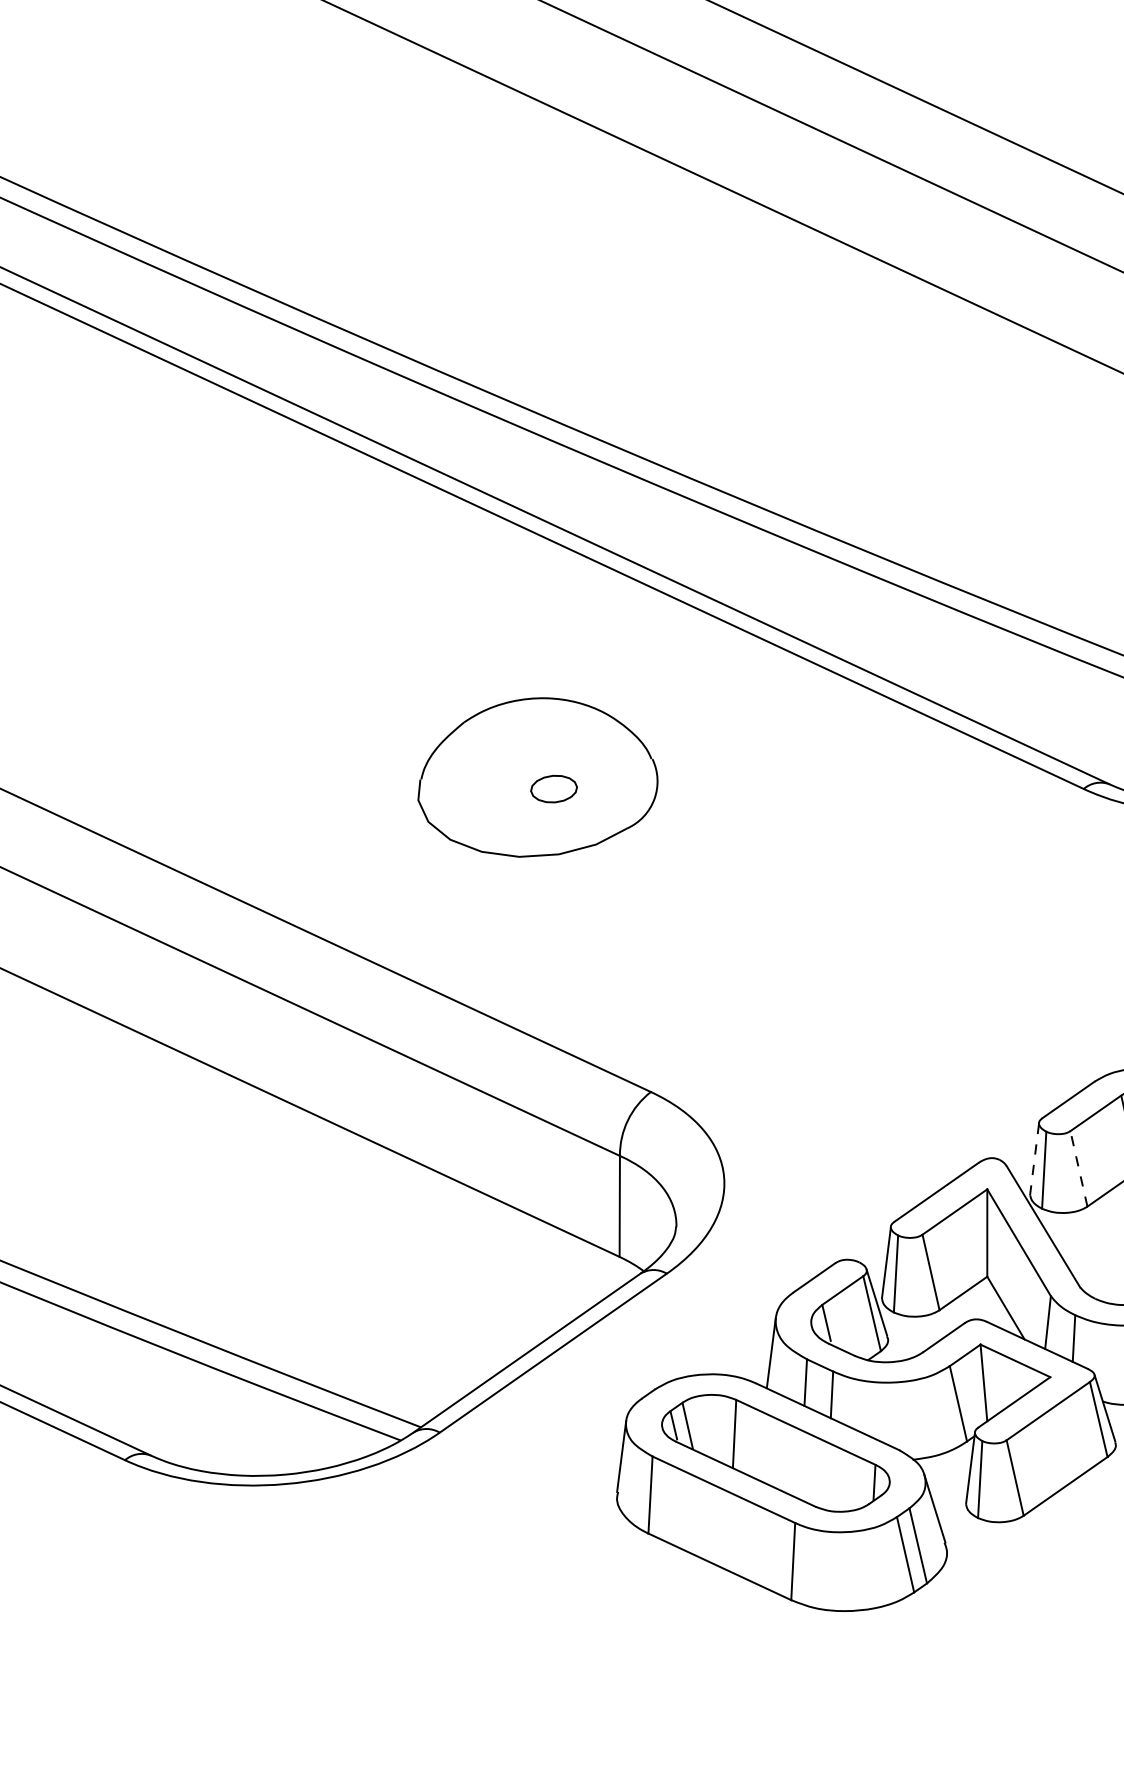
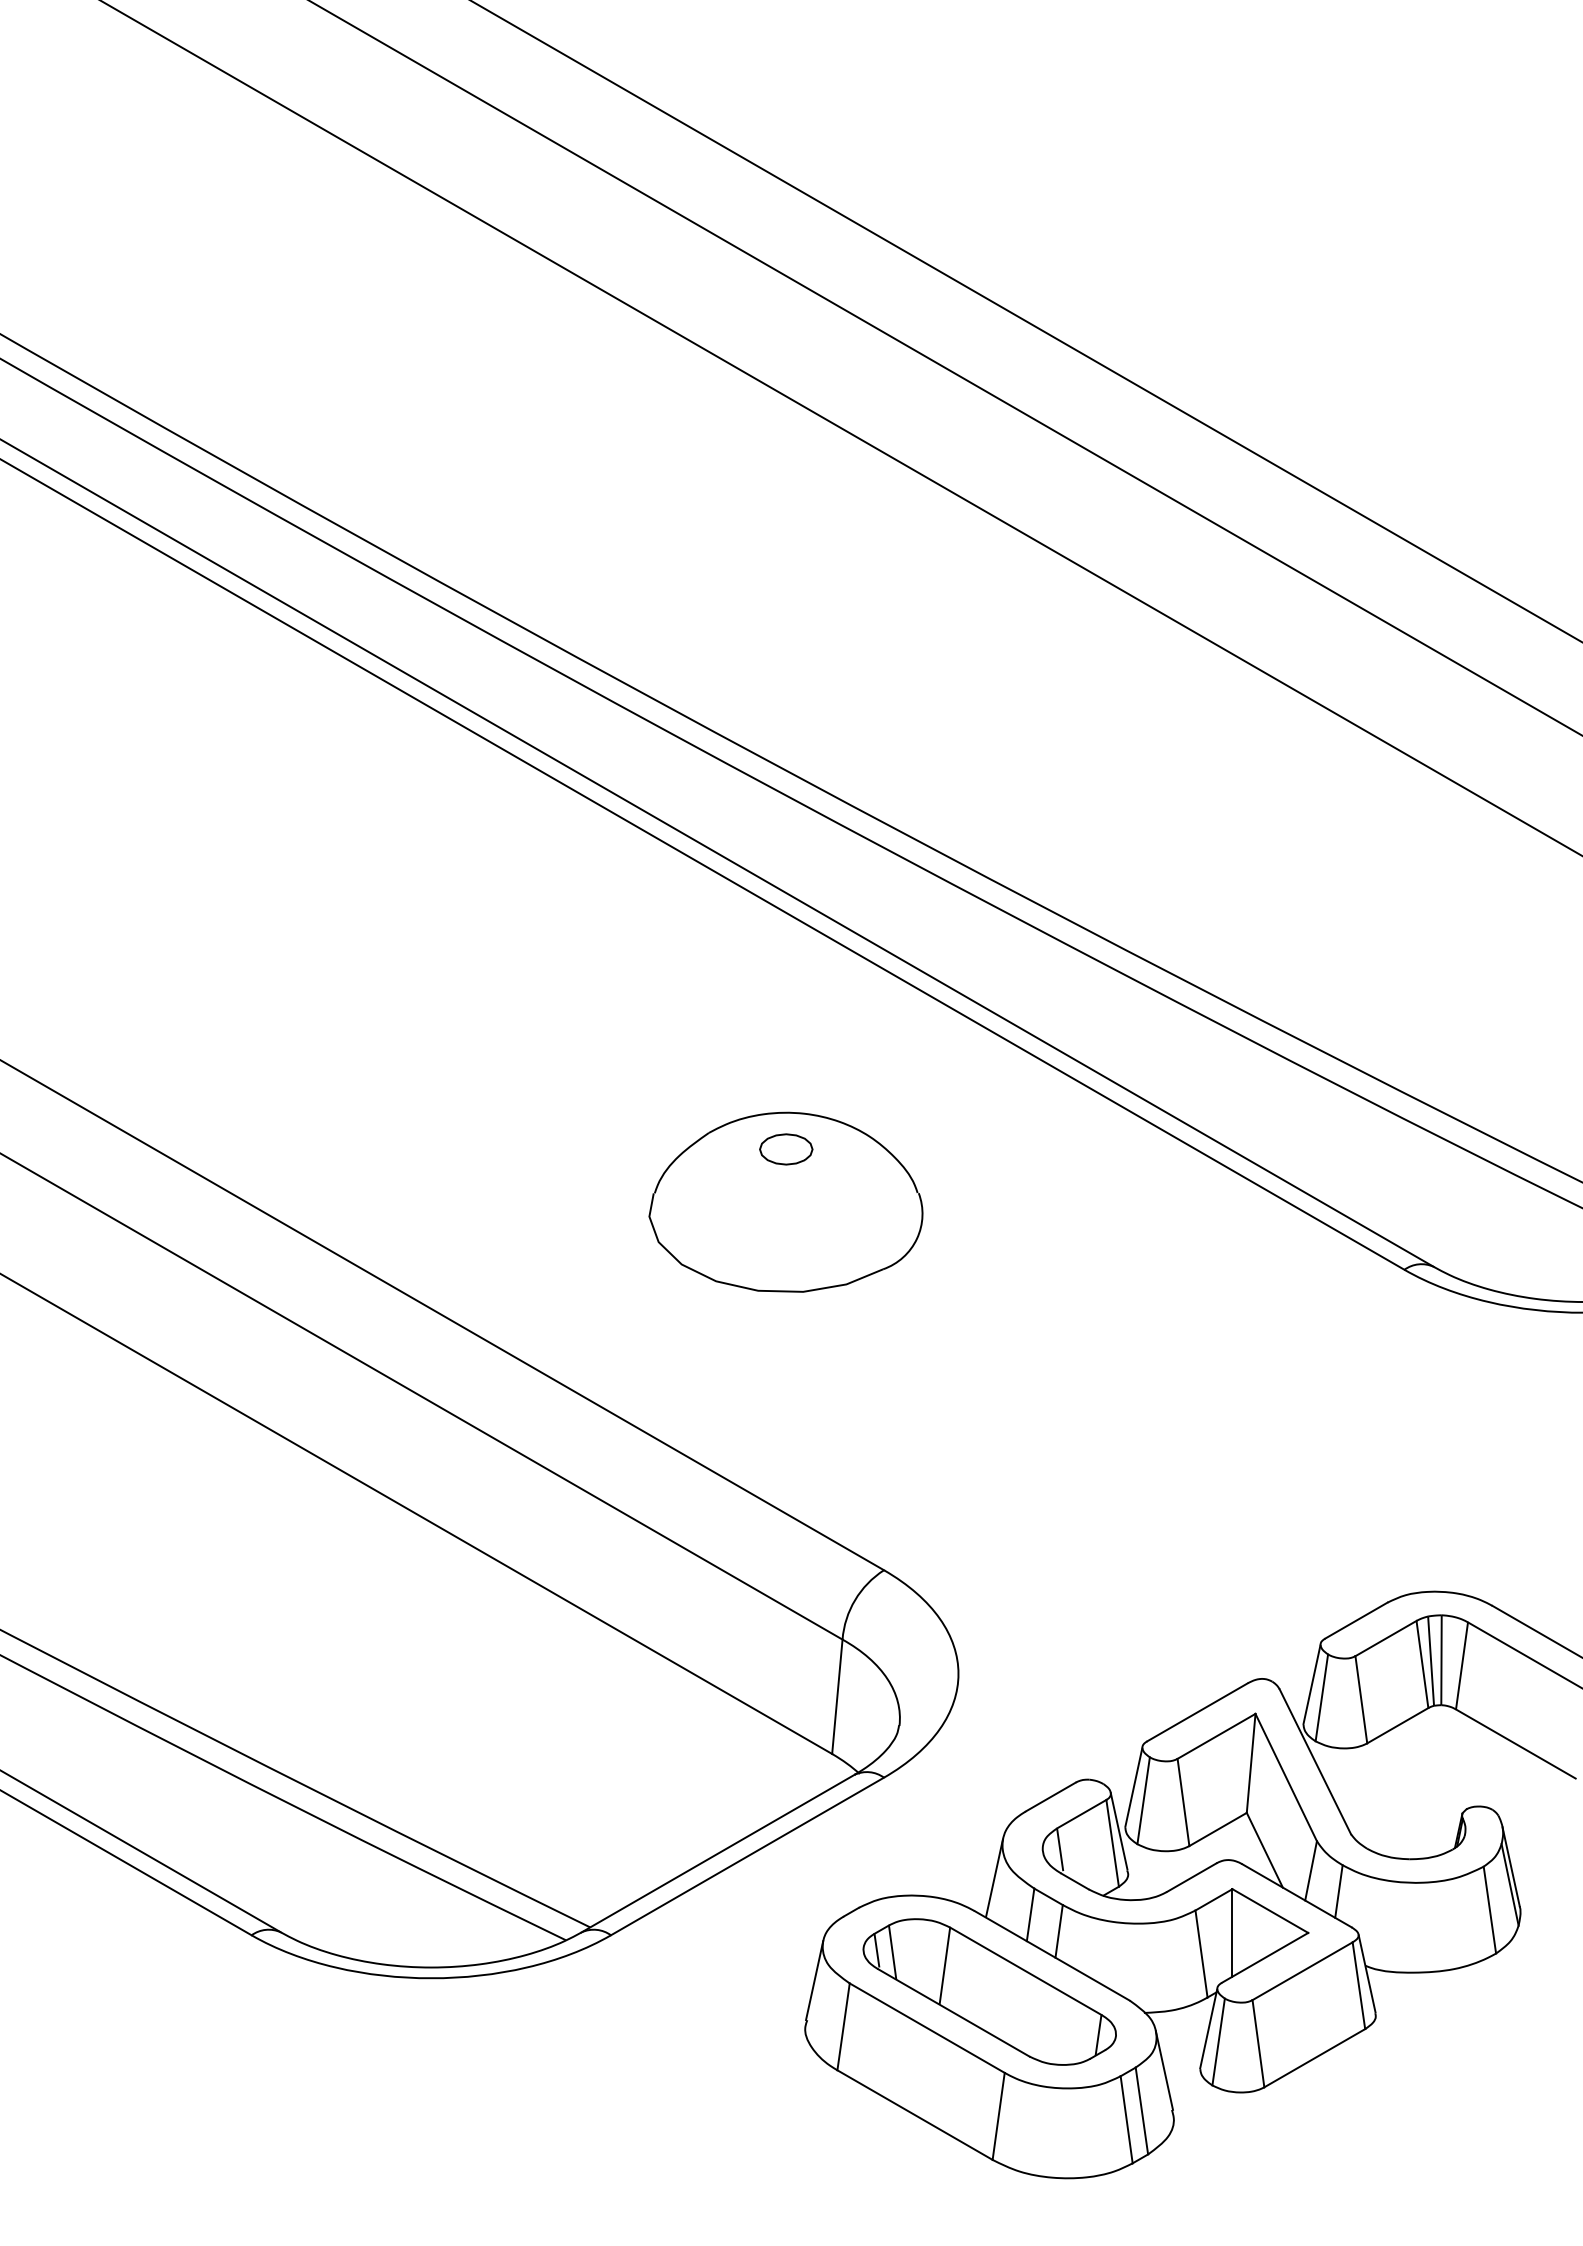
part: (554, 789) -> (786, 1149), moved
line: (1034, 1159) -> (1311, 1684), dashed -> solid
line: (1079, 1168) -> (1361, 1699), dashed -> solid

